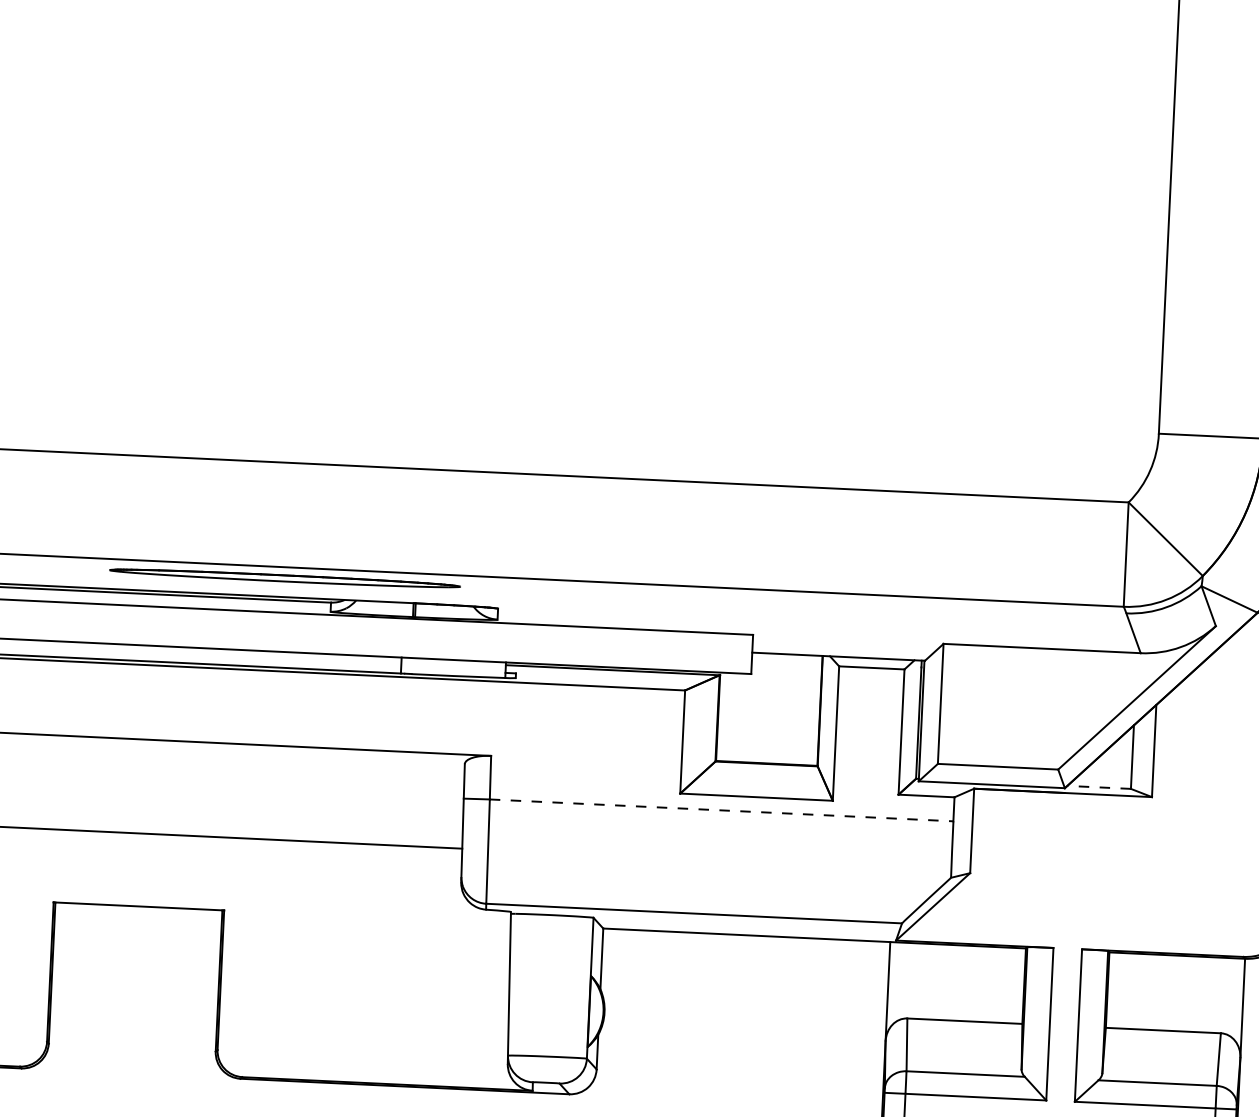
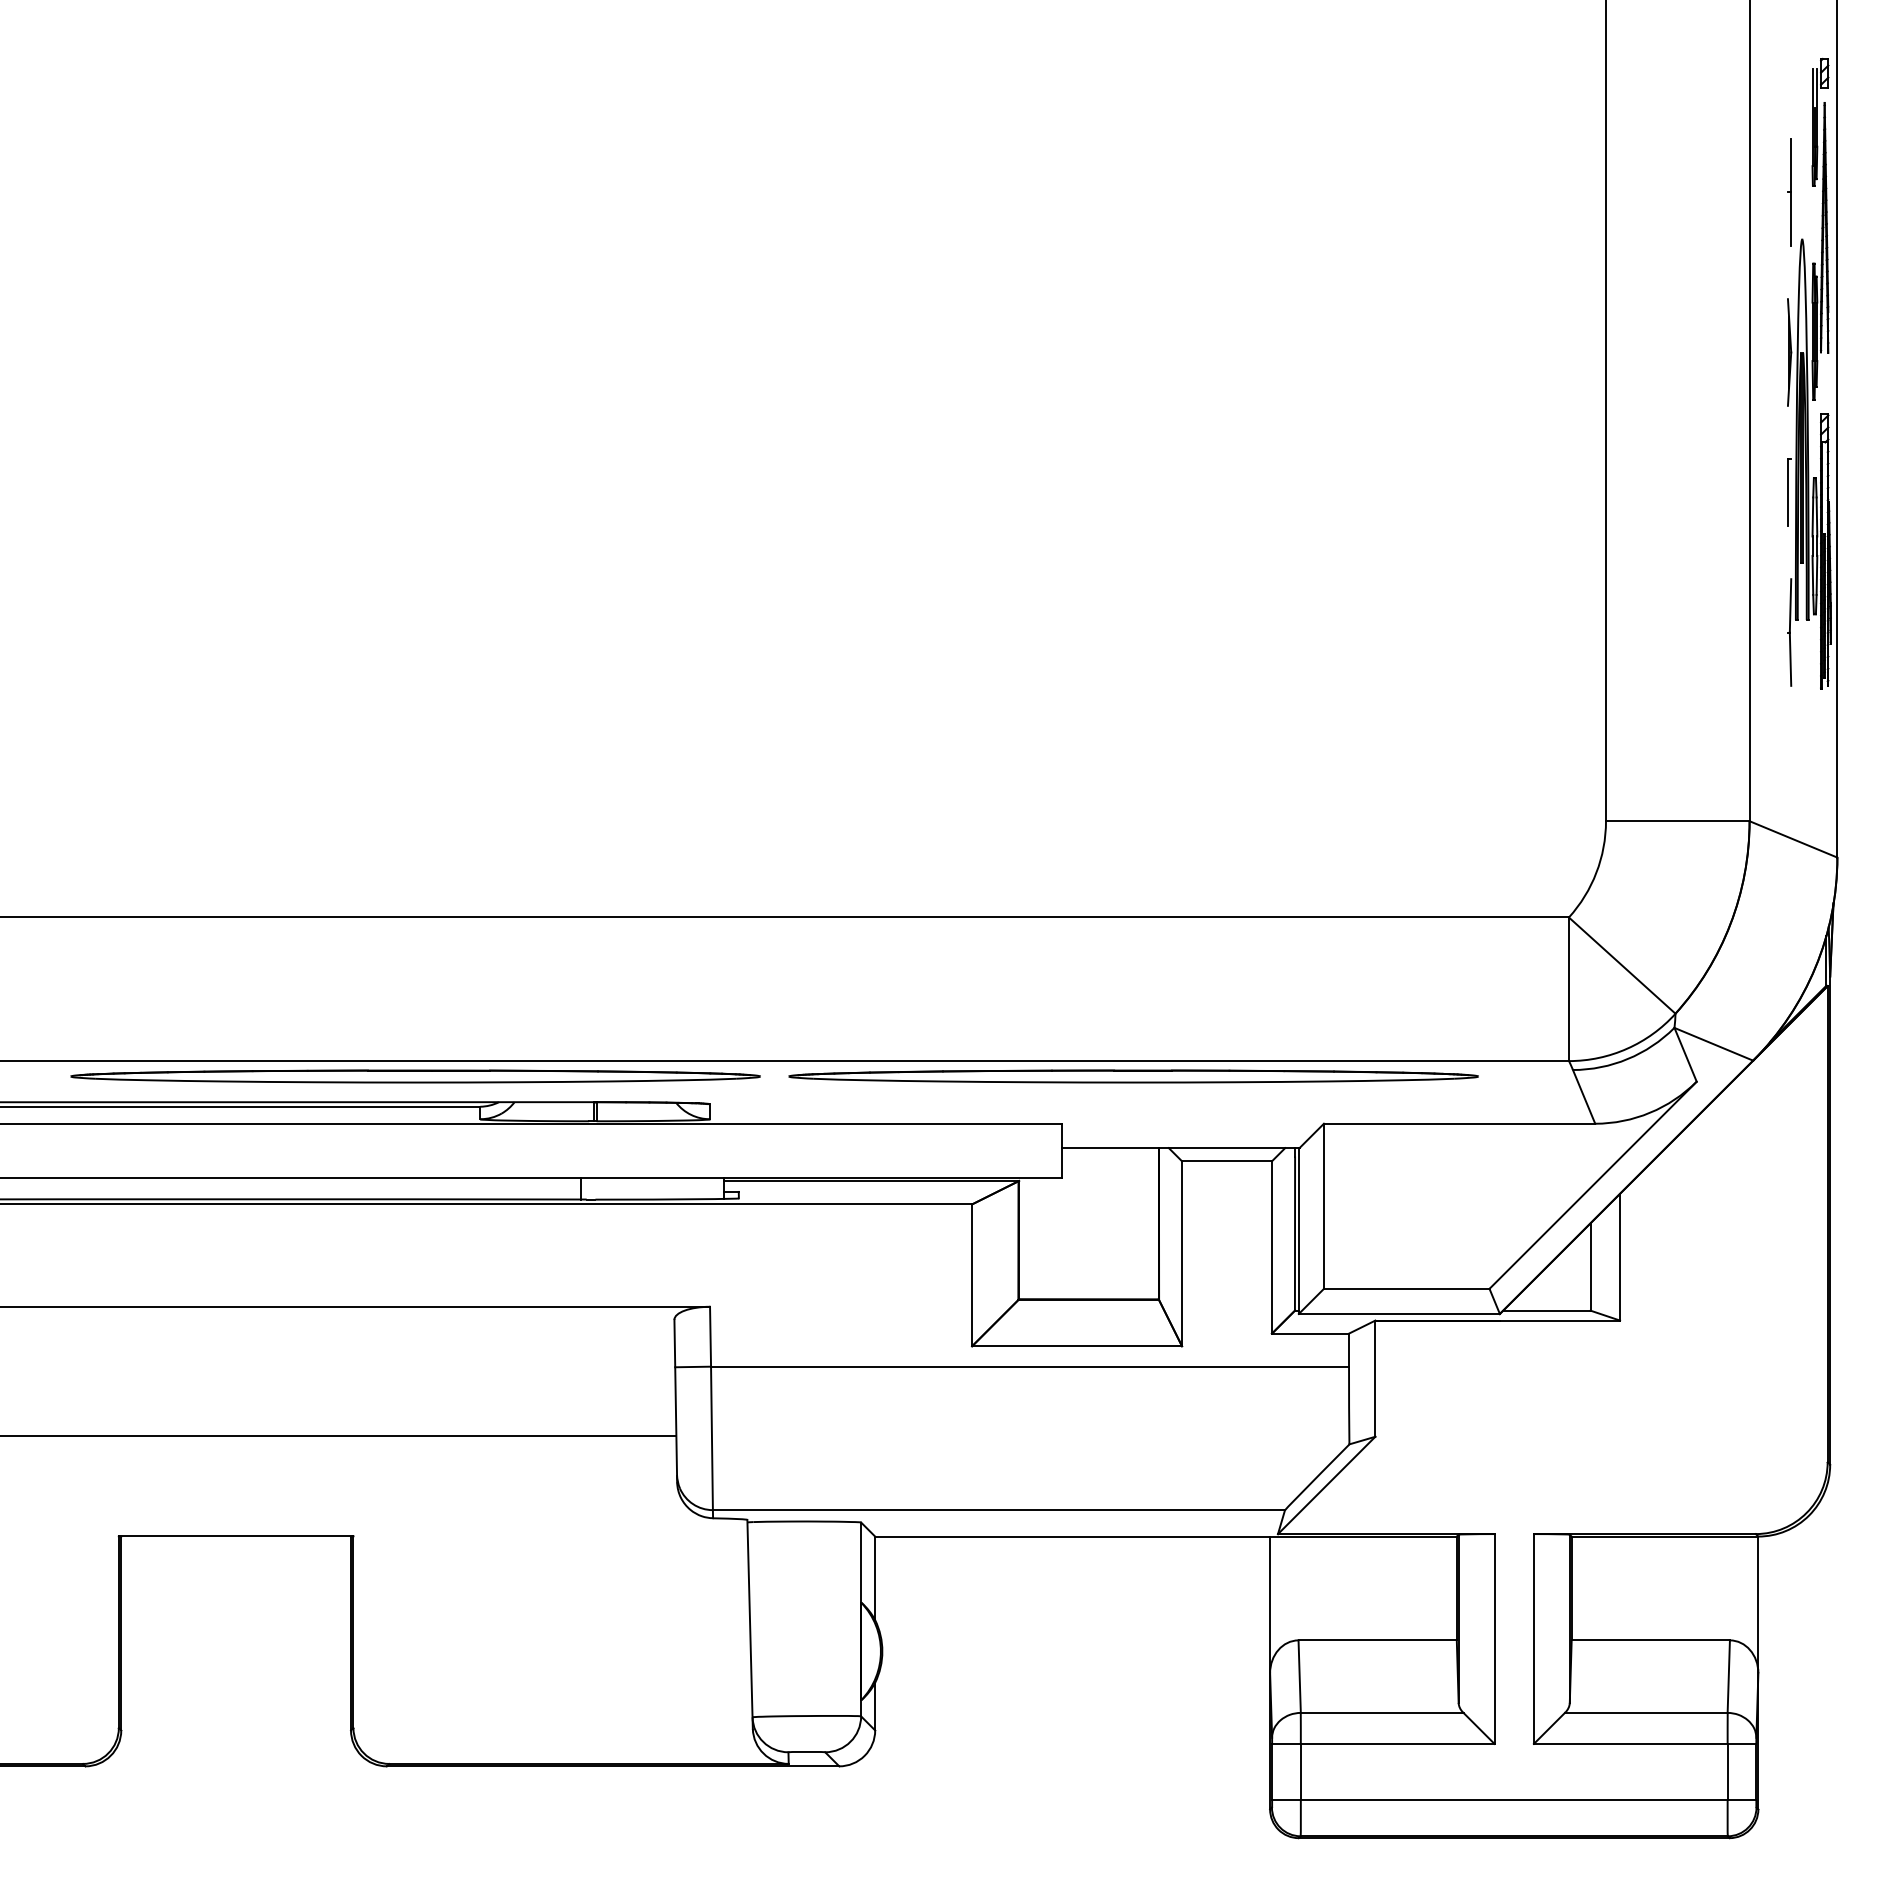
part: (285, 578) -> (415, 1076), size x1.43
part: (806, 603) -> (1133, 1076), added
line: (1098, 787) -> (1546, 1310), dashed -> solid
line: (721, 810) -> (1030, 1366), dashed -> solid

